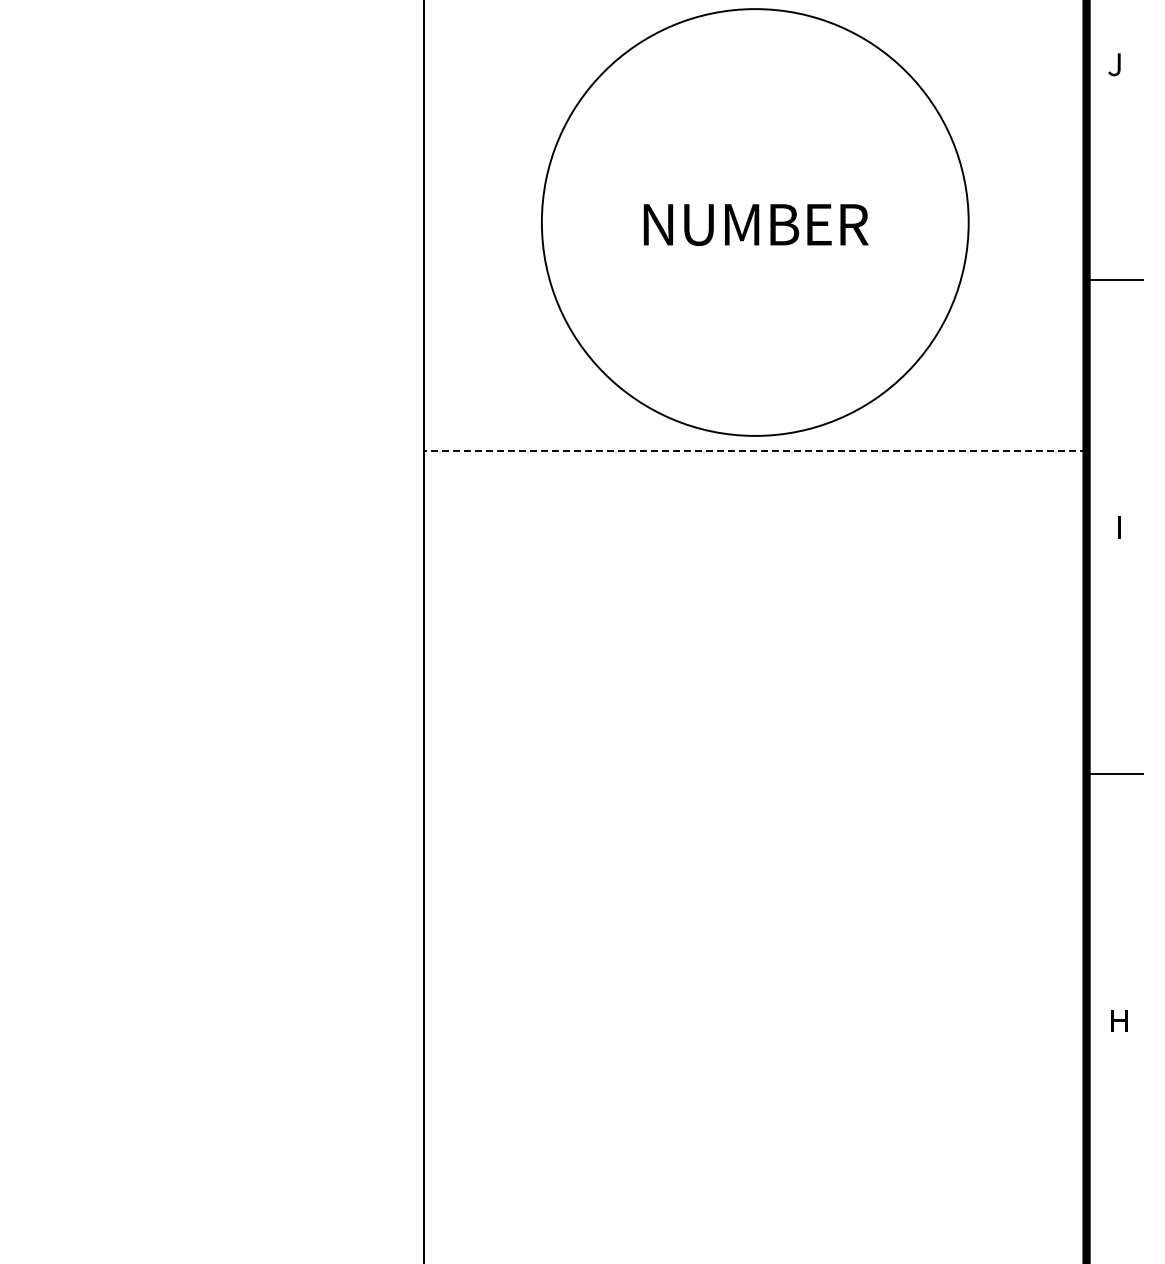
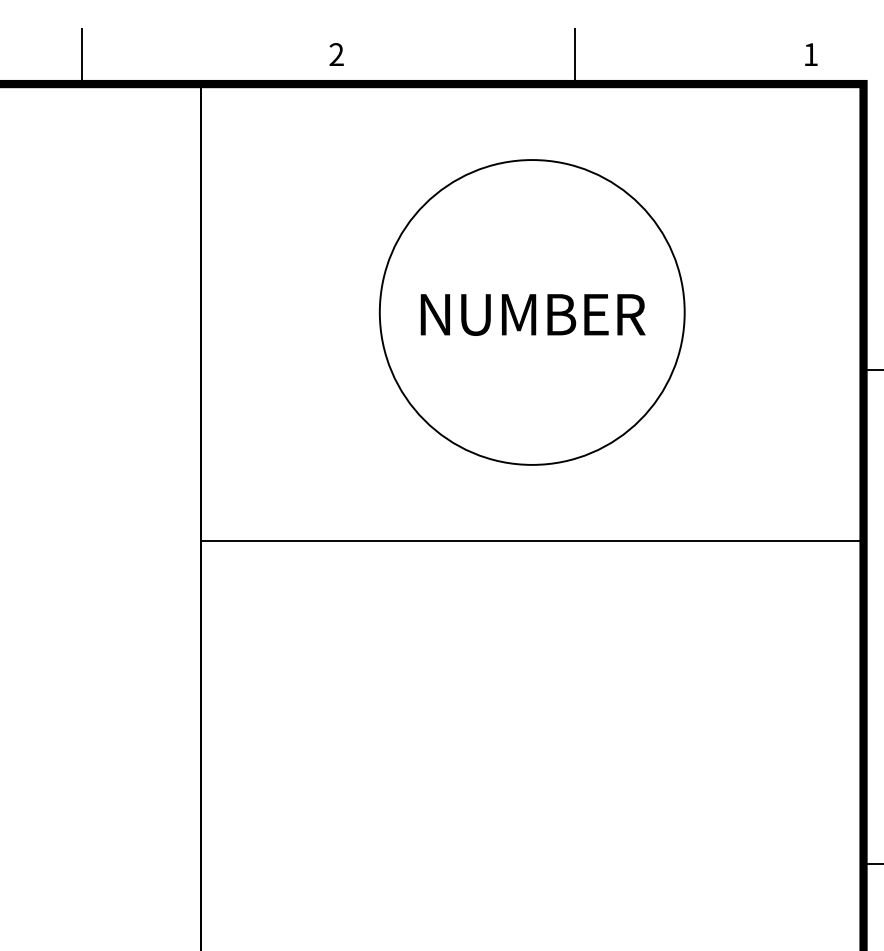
circle: (754, 222) -> (531, 312), size x0.71
line: (754, 450) -> (531, 540), dashed -> solid

